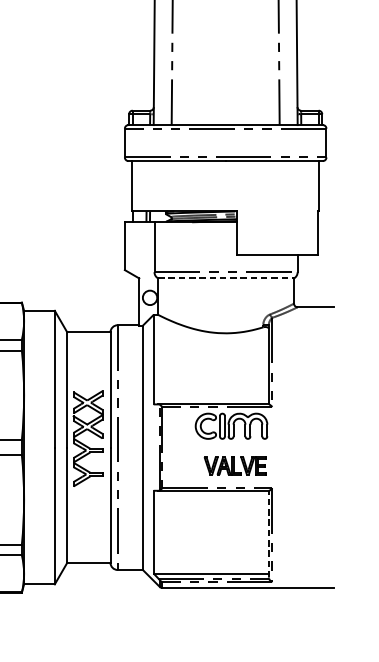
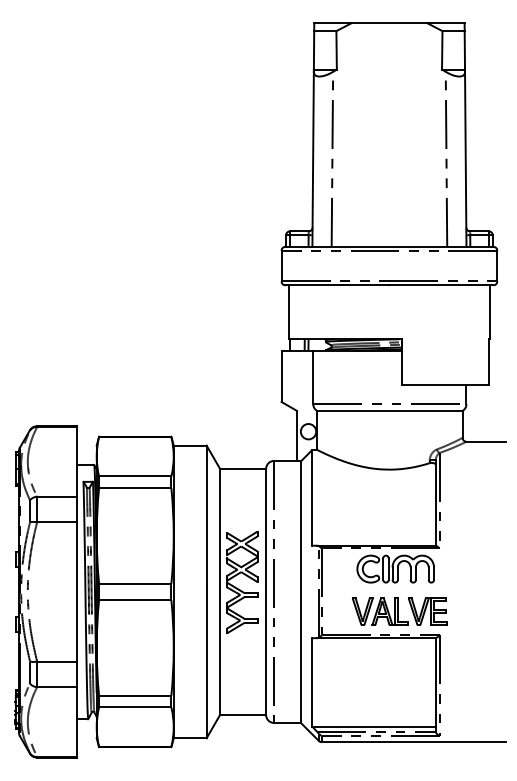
line: (225, 278) -> (389, 410), dashed -> solid
part: (235, 465) -> (399, 611), size x1.43
line: (268, 533) -> (435, 683), dashed -> solid

